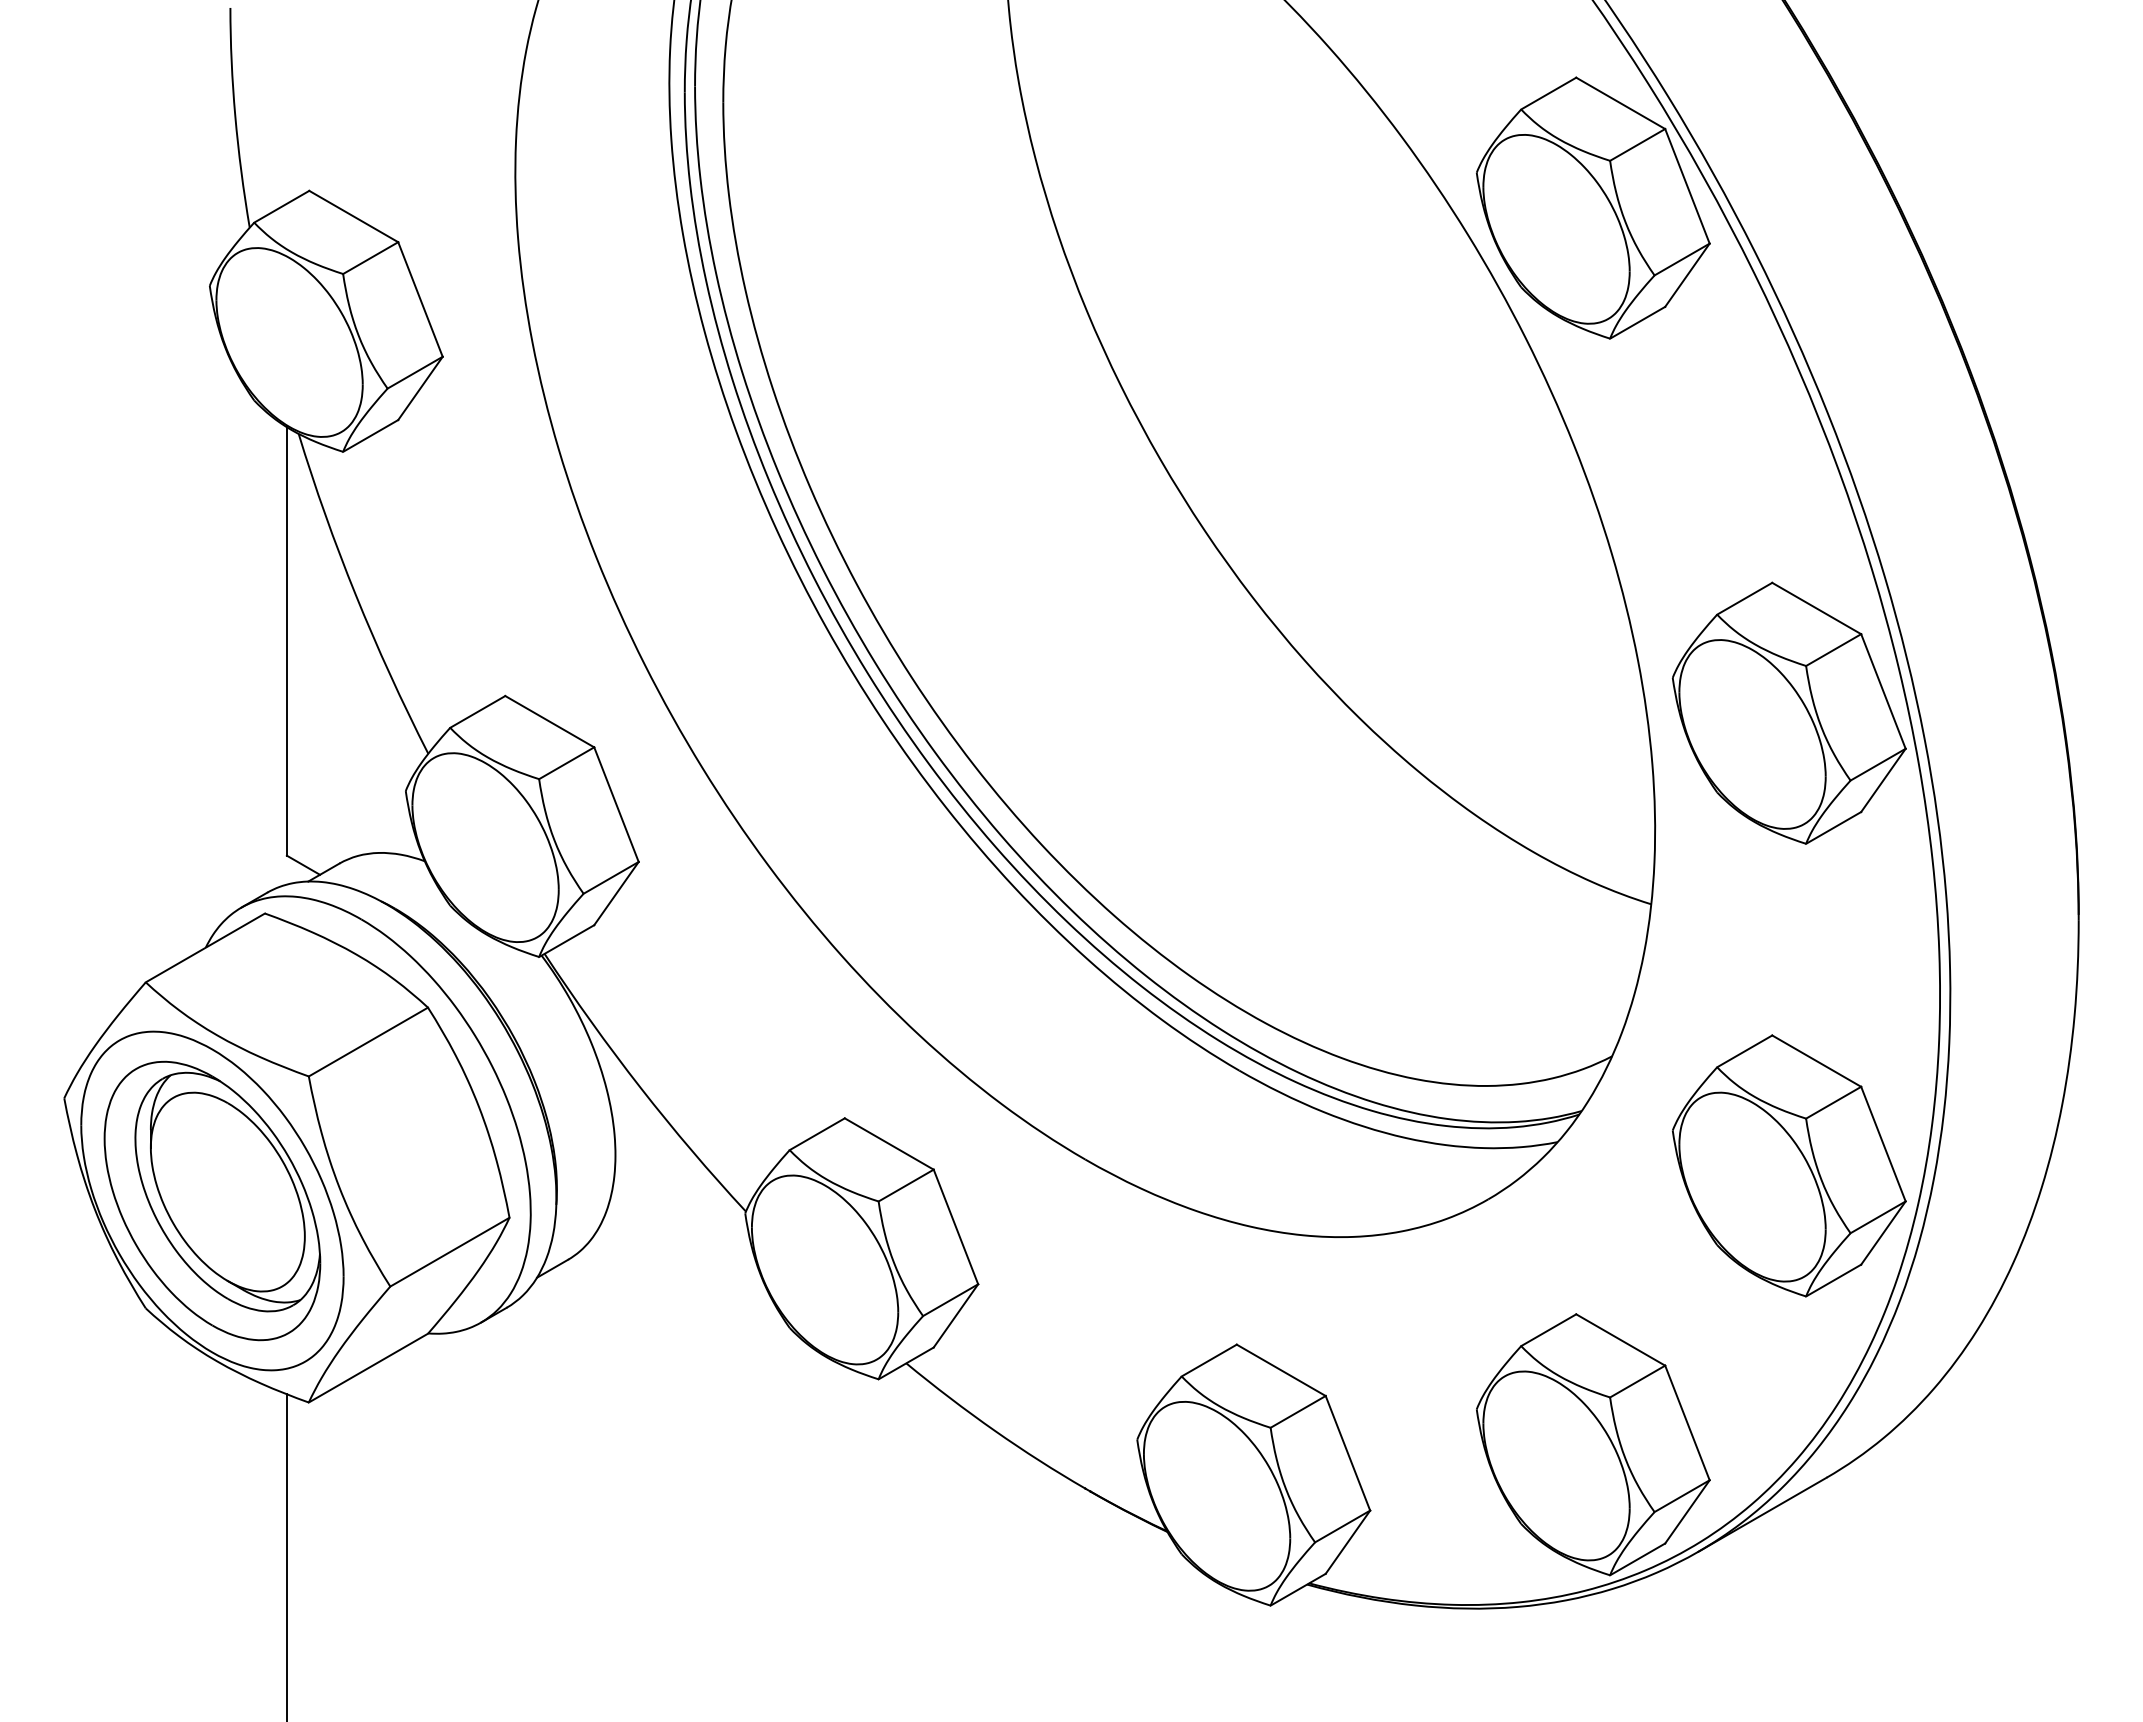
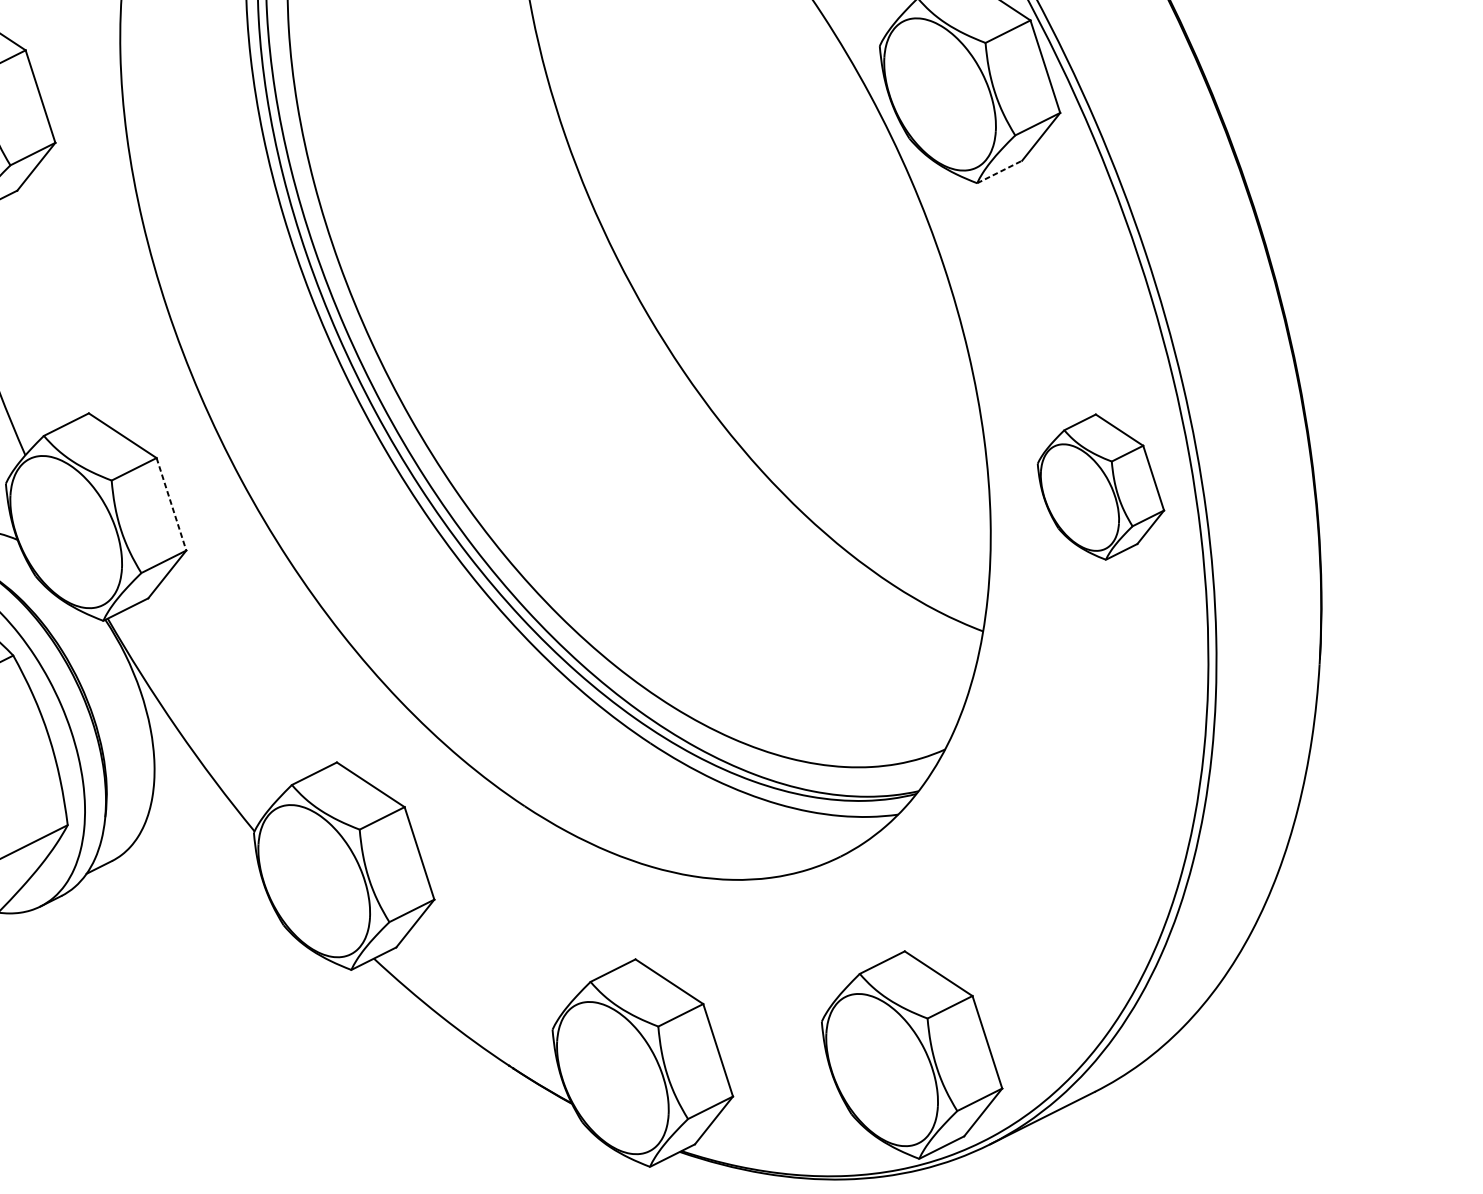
line: (1637, 322) -> (999, 171), solid -> dashed
part: (1788, 712) -> (1100, 486), size x0.7
line: (616, 805) -> (171, 504), solid -> dashed
part: (1789, 1165) -> (1079, 843), removed

